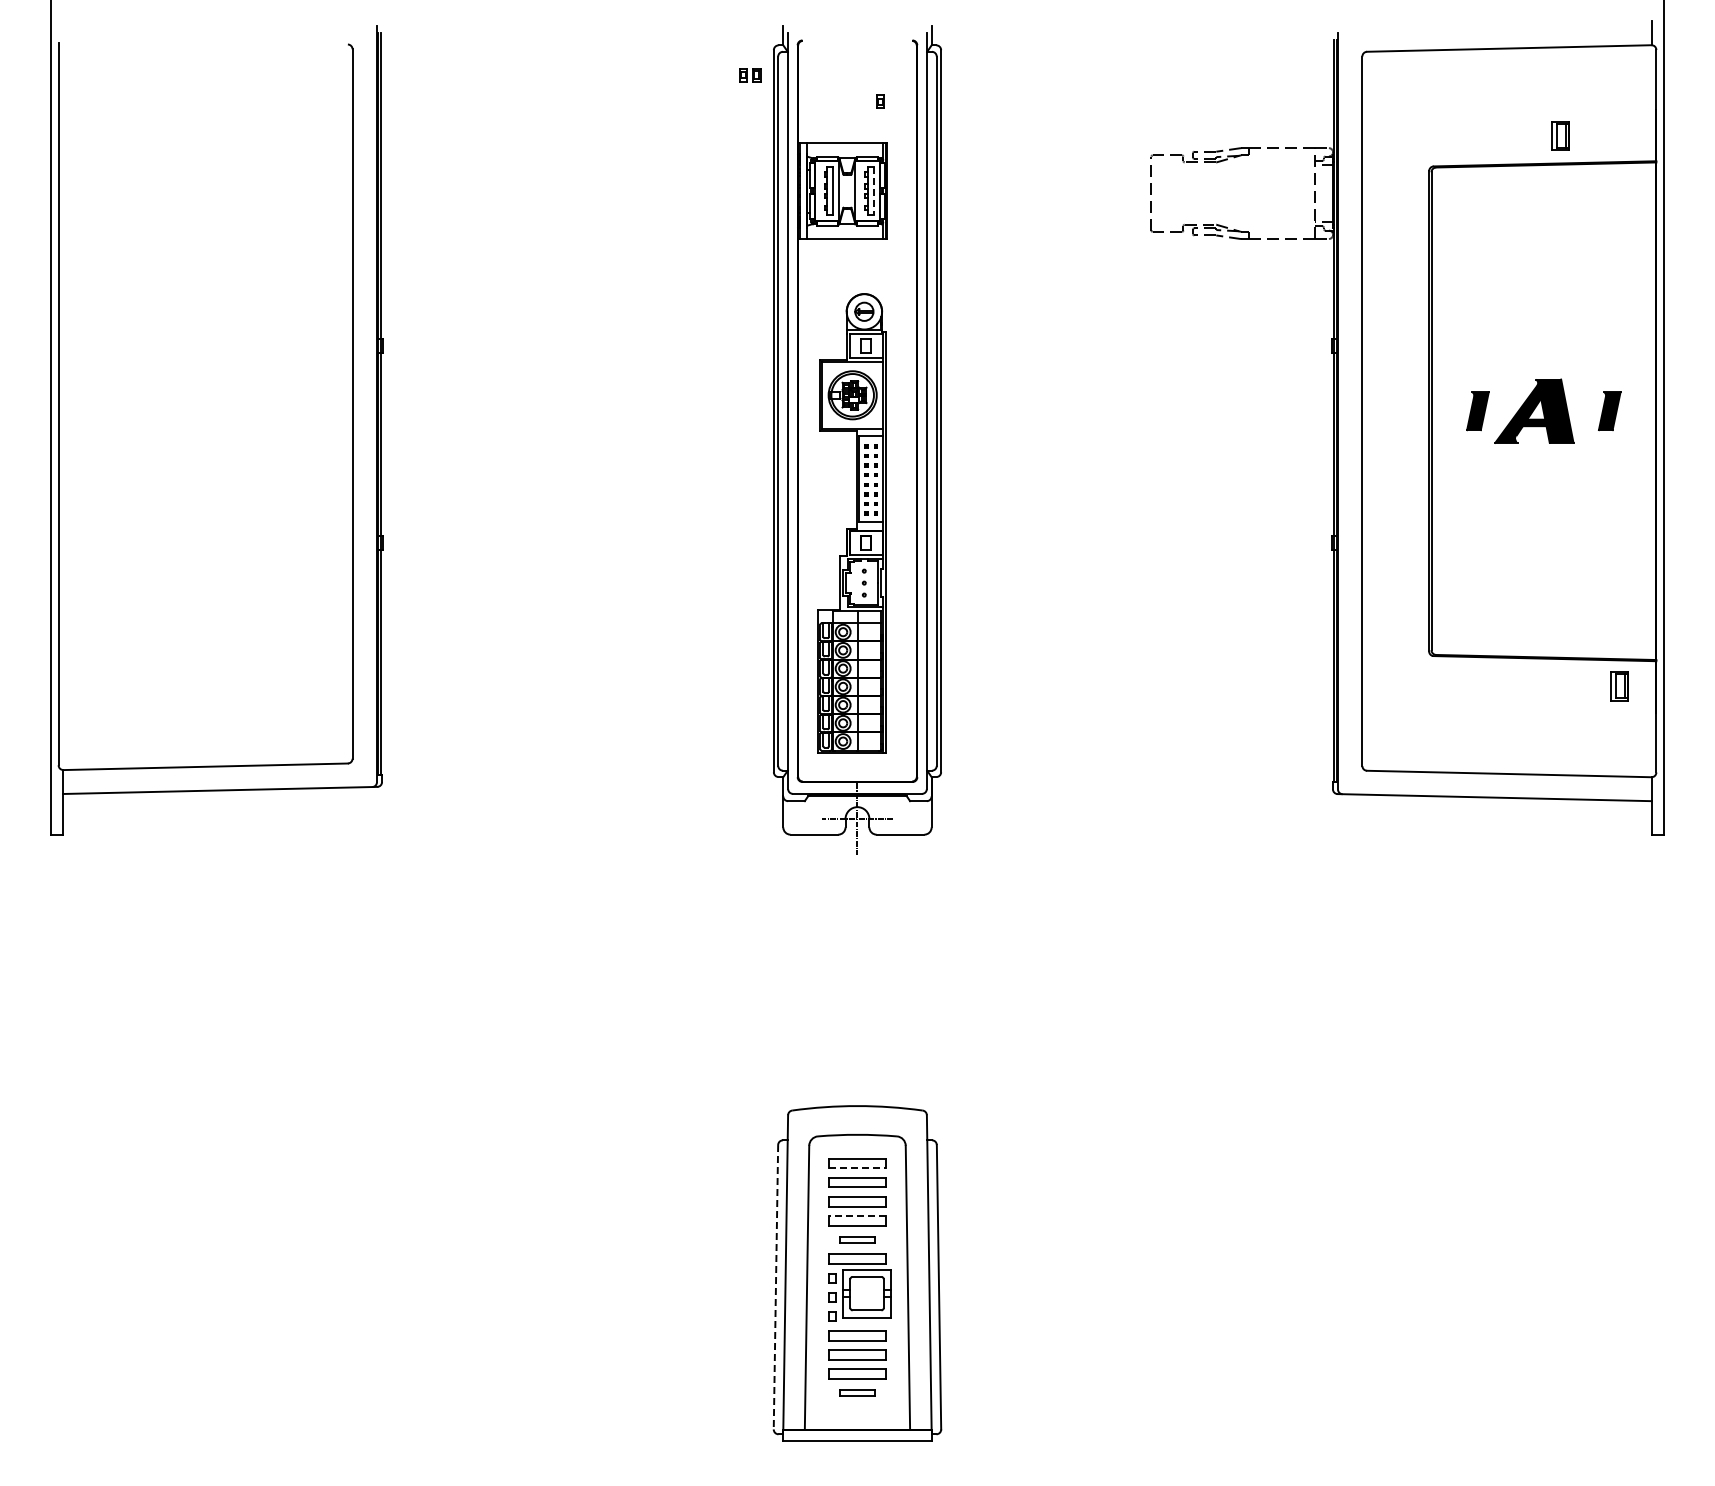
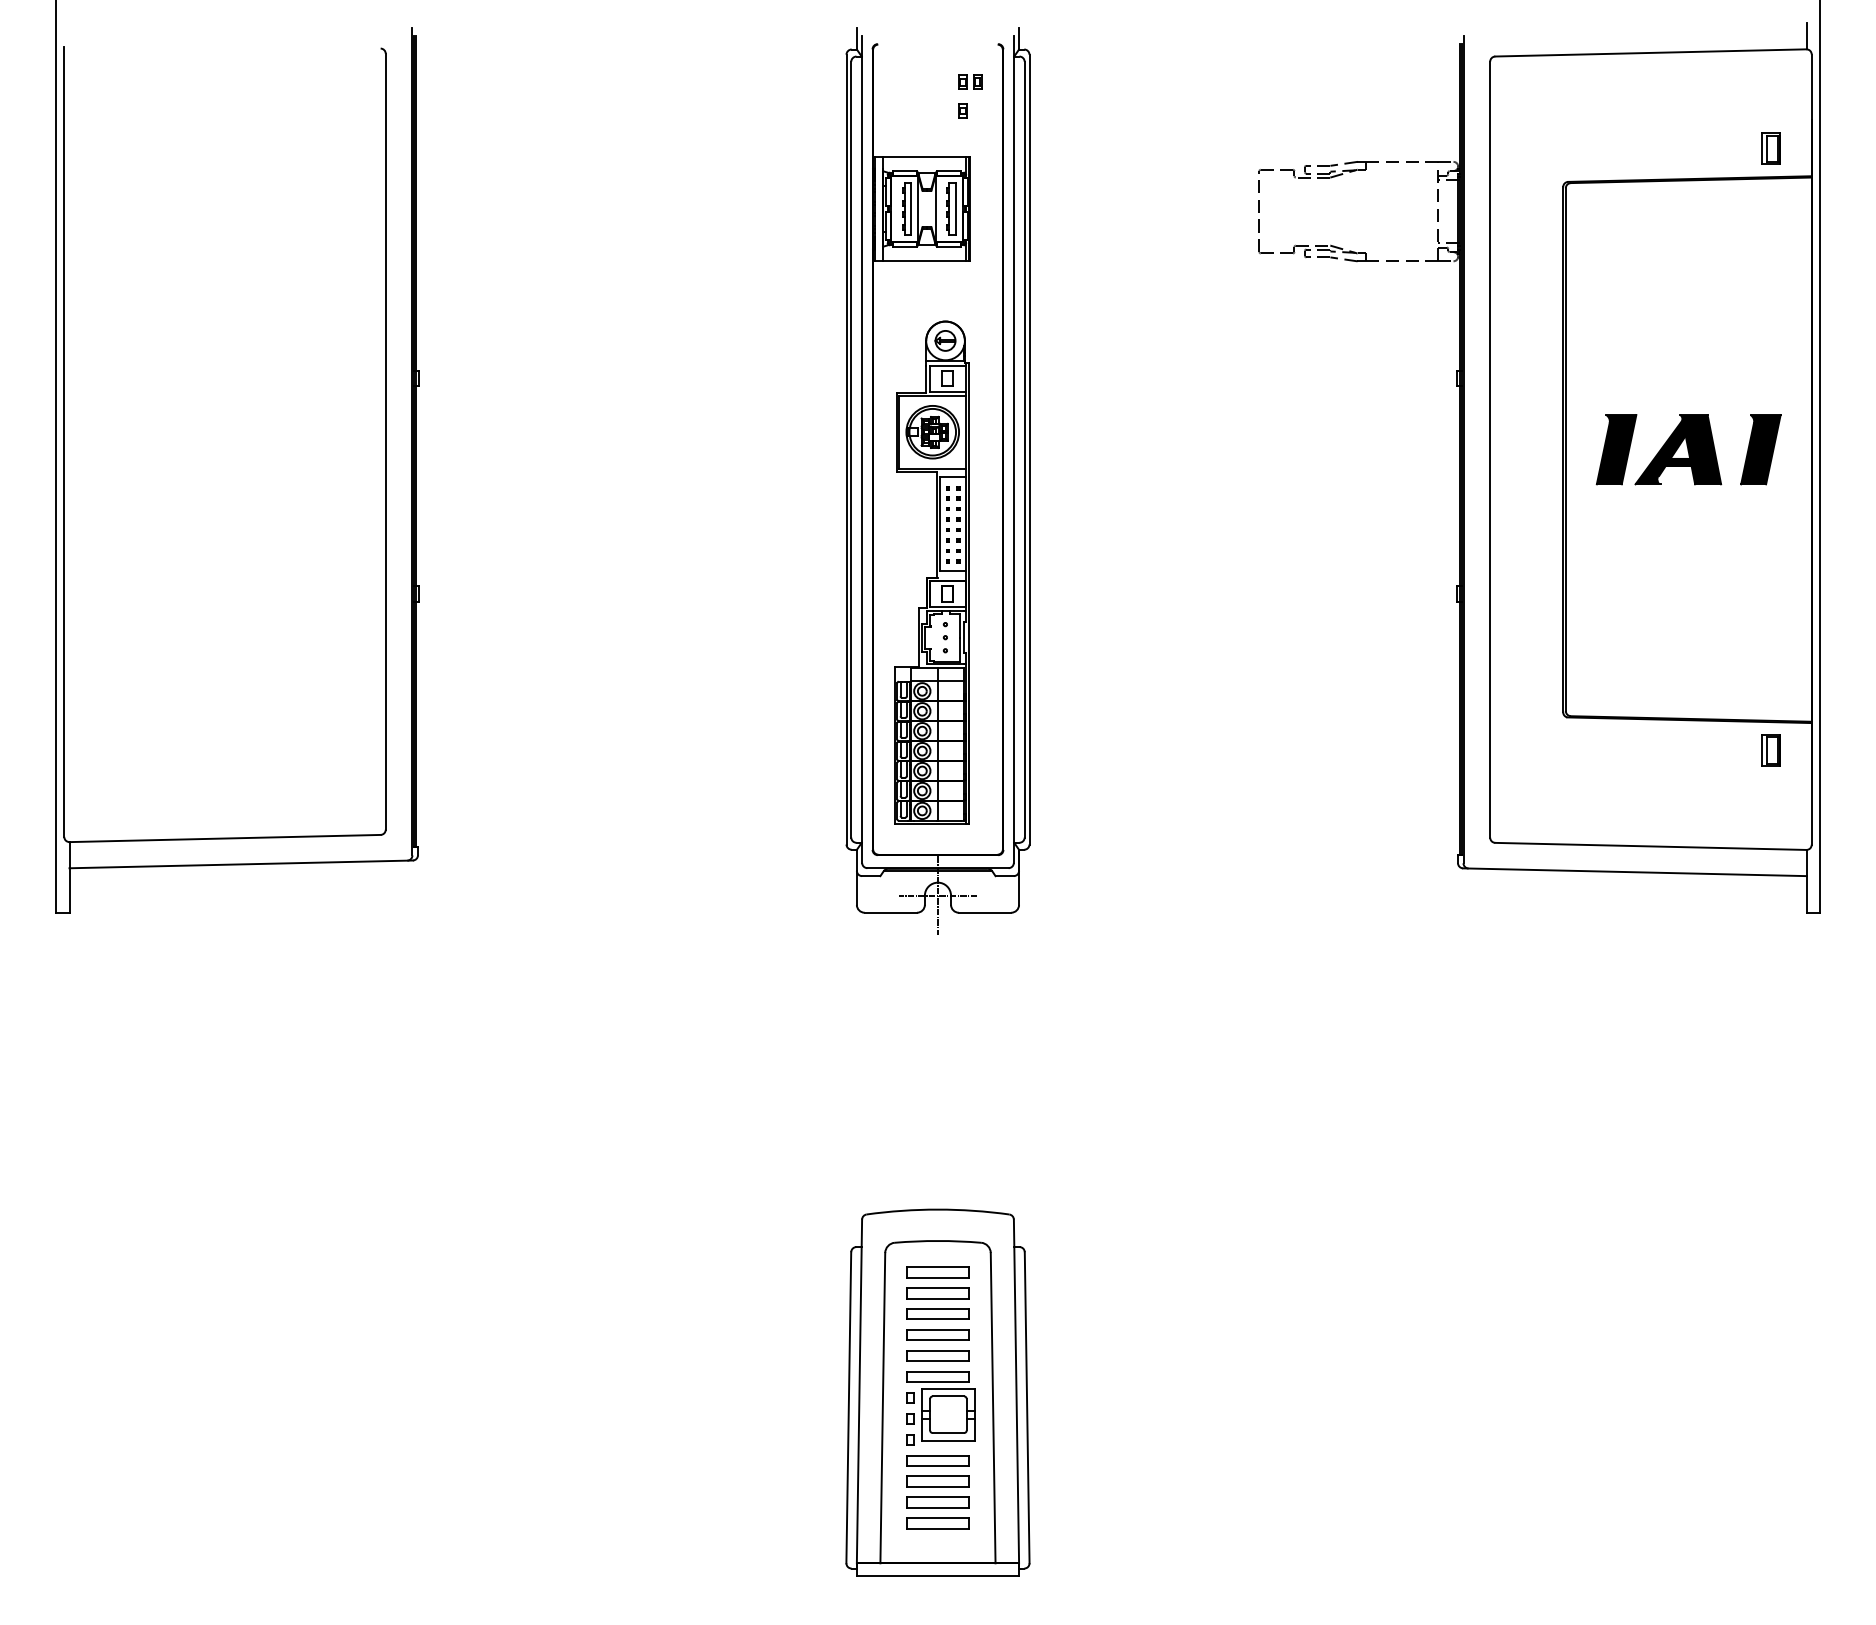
part: (750, 75) -> (970, 82), moved
part: (1560, 135) -> (1771, 148), moved
line: (873, 191) -> (955, 209), dashed -> solid
part: (1477, 410) -> (1616, 448), size x1.67
part: (1609, 410) -> (1760, 448), size x1.67
line: (857, 1168) -> (938, 1277), dashed -> solid
line: (857, 1216) -> (938, 1330), dashed -> solid
part: (857, 1239) -> (938, 1355), size x1.67
line: (775, 1287) -> (848, 1408), dashed -> solid
part: (857, 1392) -> (938, 1522), size x1.67

